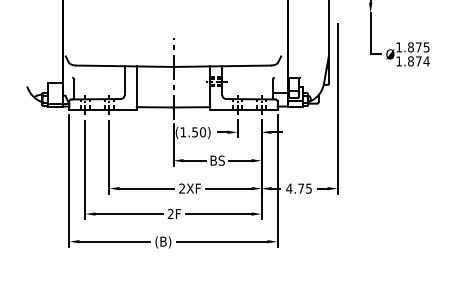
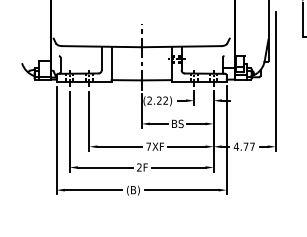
text: (193, 132) -> (158, 100), (1.50) -> (2.22)
text: (181, 188) -> (148, 146), 2XF -> 7XF
text: (308, 188) -> (252, 146), 4.75 -> 4.77

